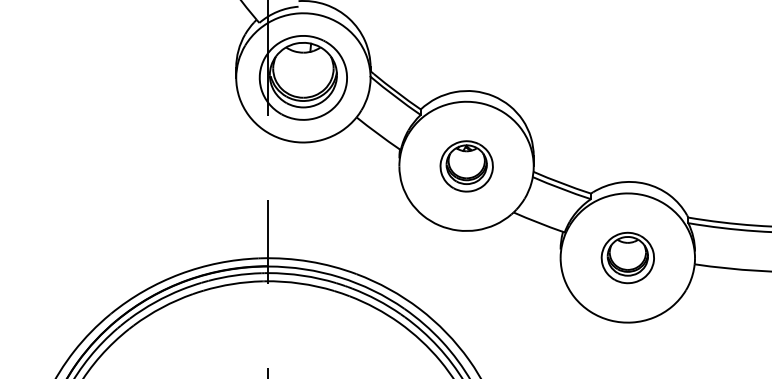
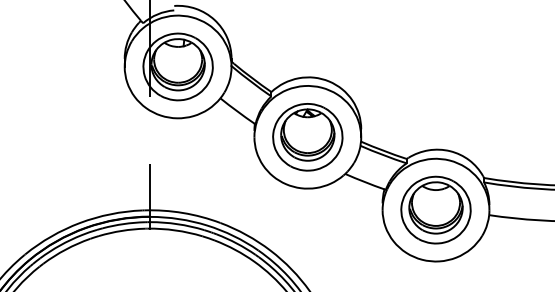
part: (466, 166) -> (307, 137), size x1.67
part: (627, 257) -> (435, 209), size x1.67

